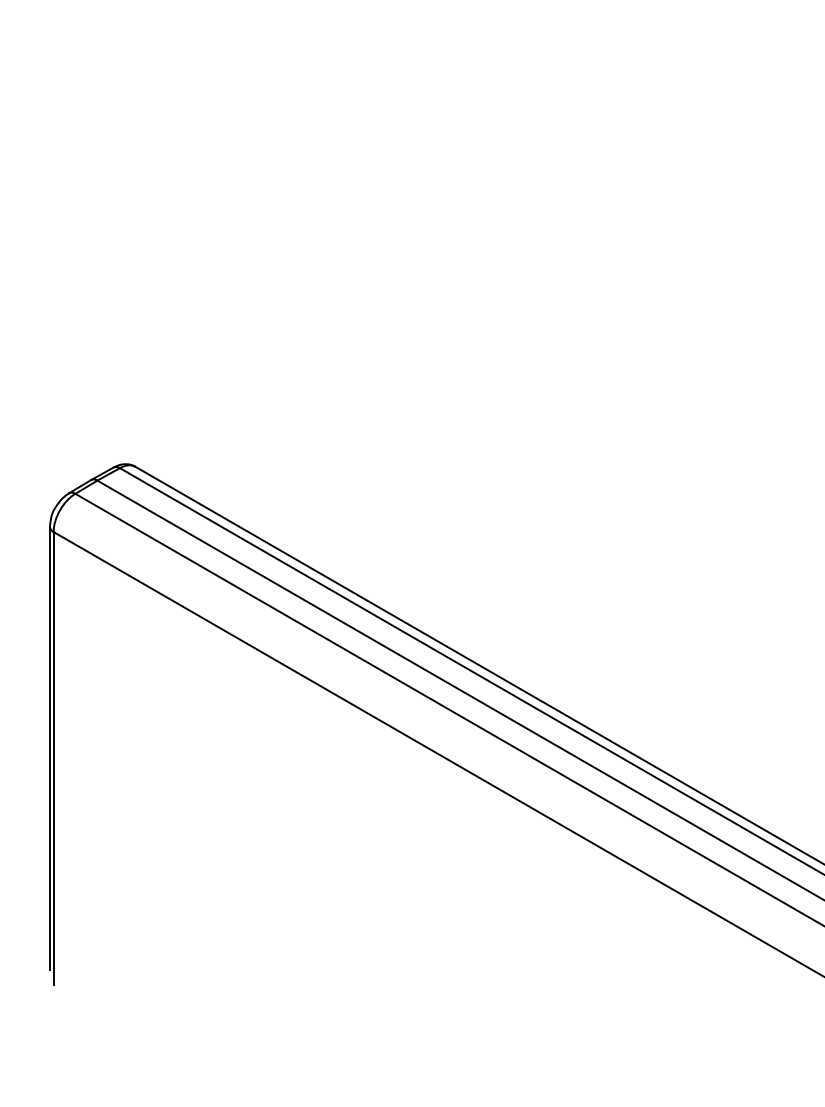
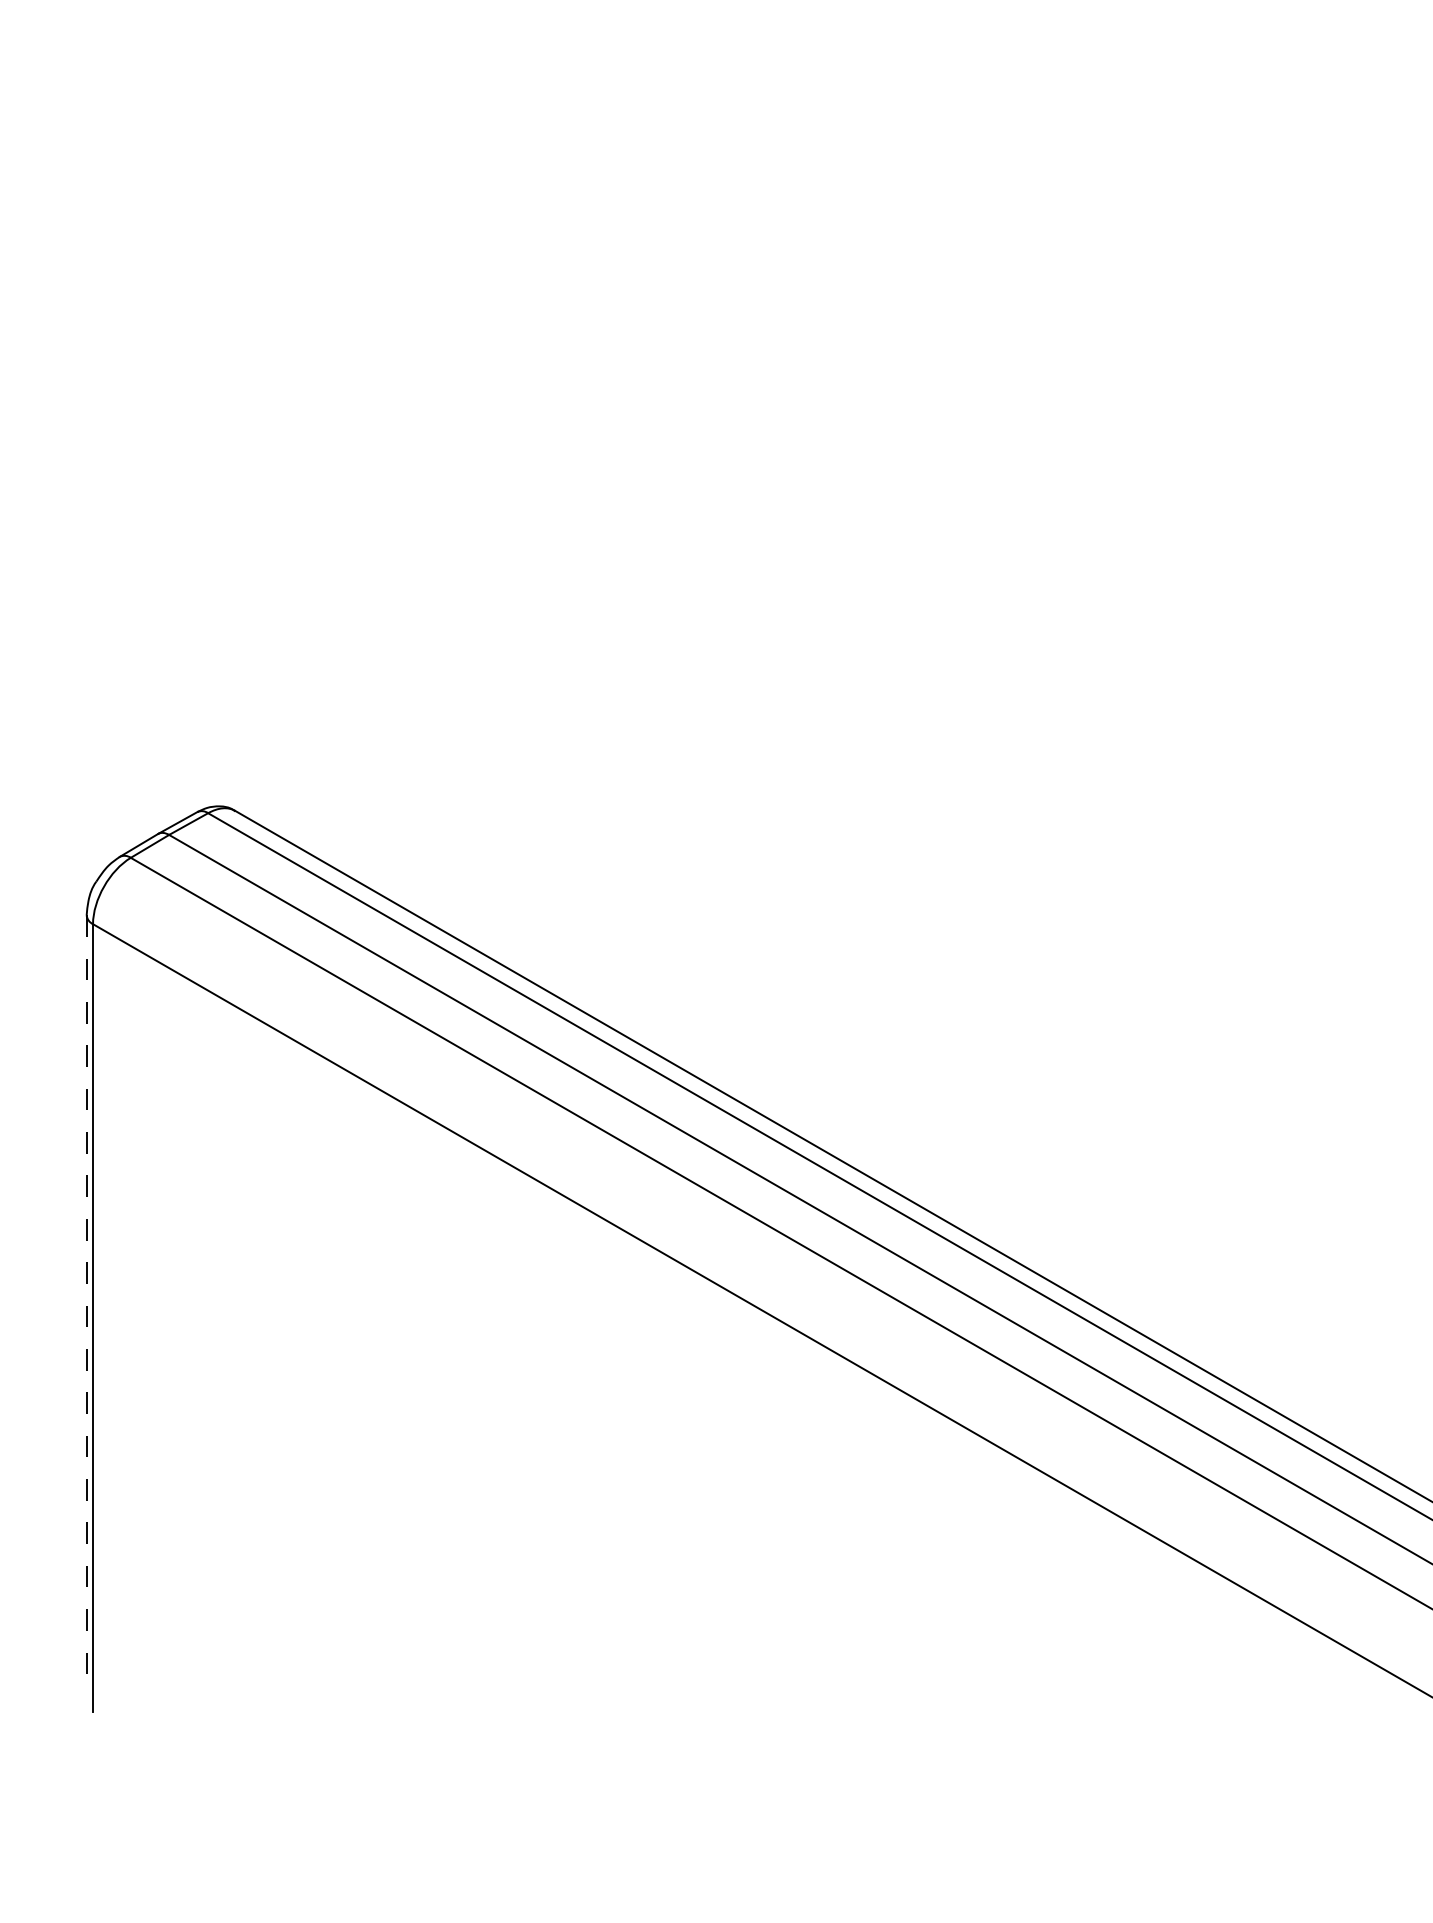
line: (49, 748) -> (85, 1300), solid -> dashed

